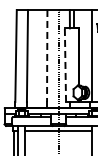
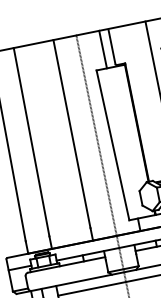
line: (47, 55) -> (72, 133), dashed -> solid
line: (65, 65) -> (113, 146), dashed -> solid

